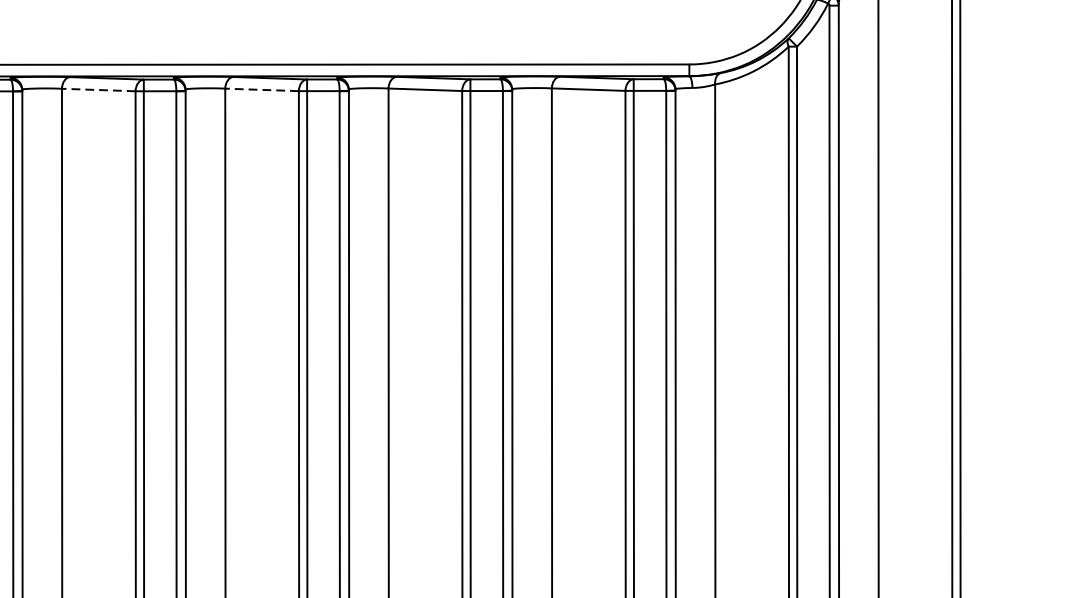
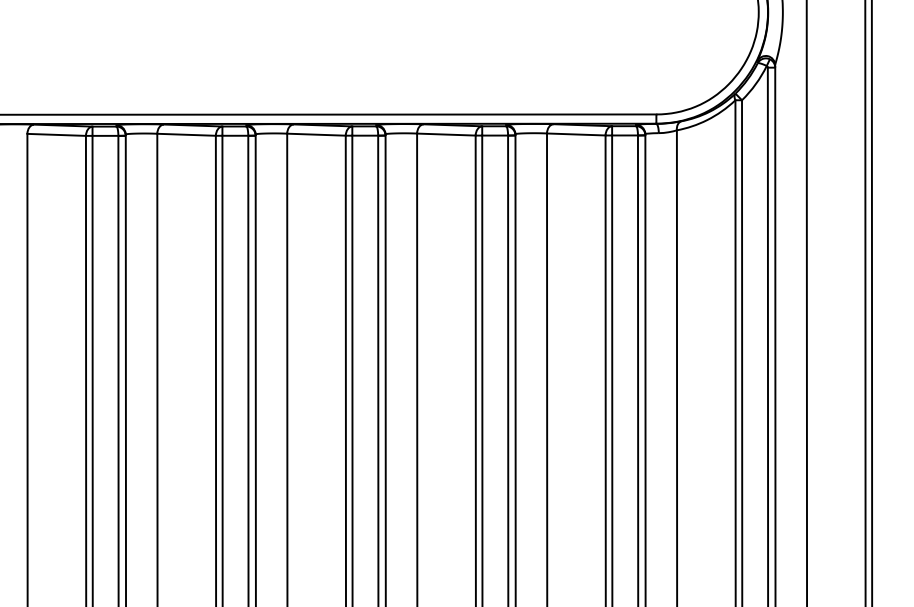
line: (98, 89) -> (186, 134), dashed -> solid
line: (260, 89) -> (315, 134), dashed -> solid

